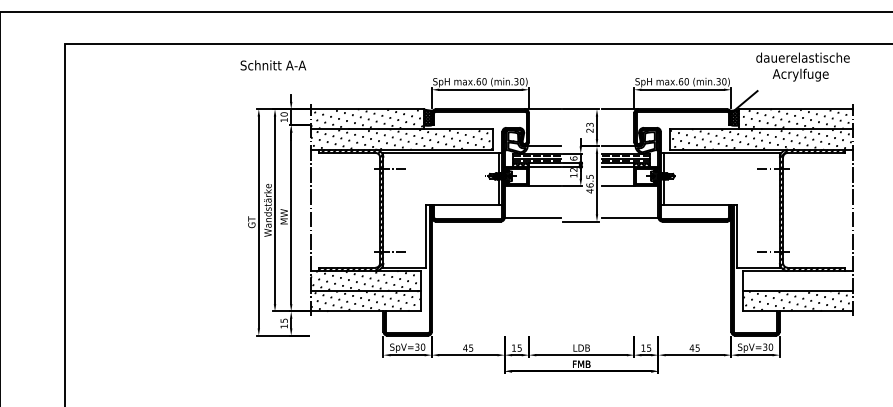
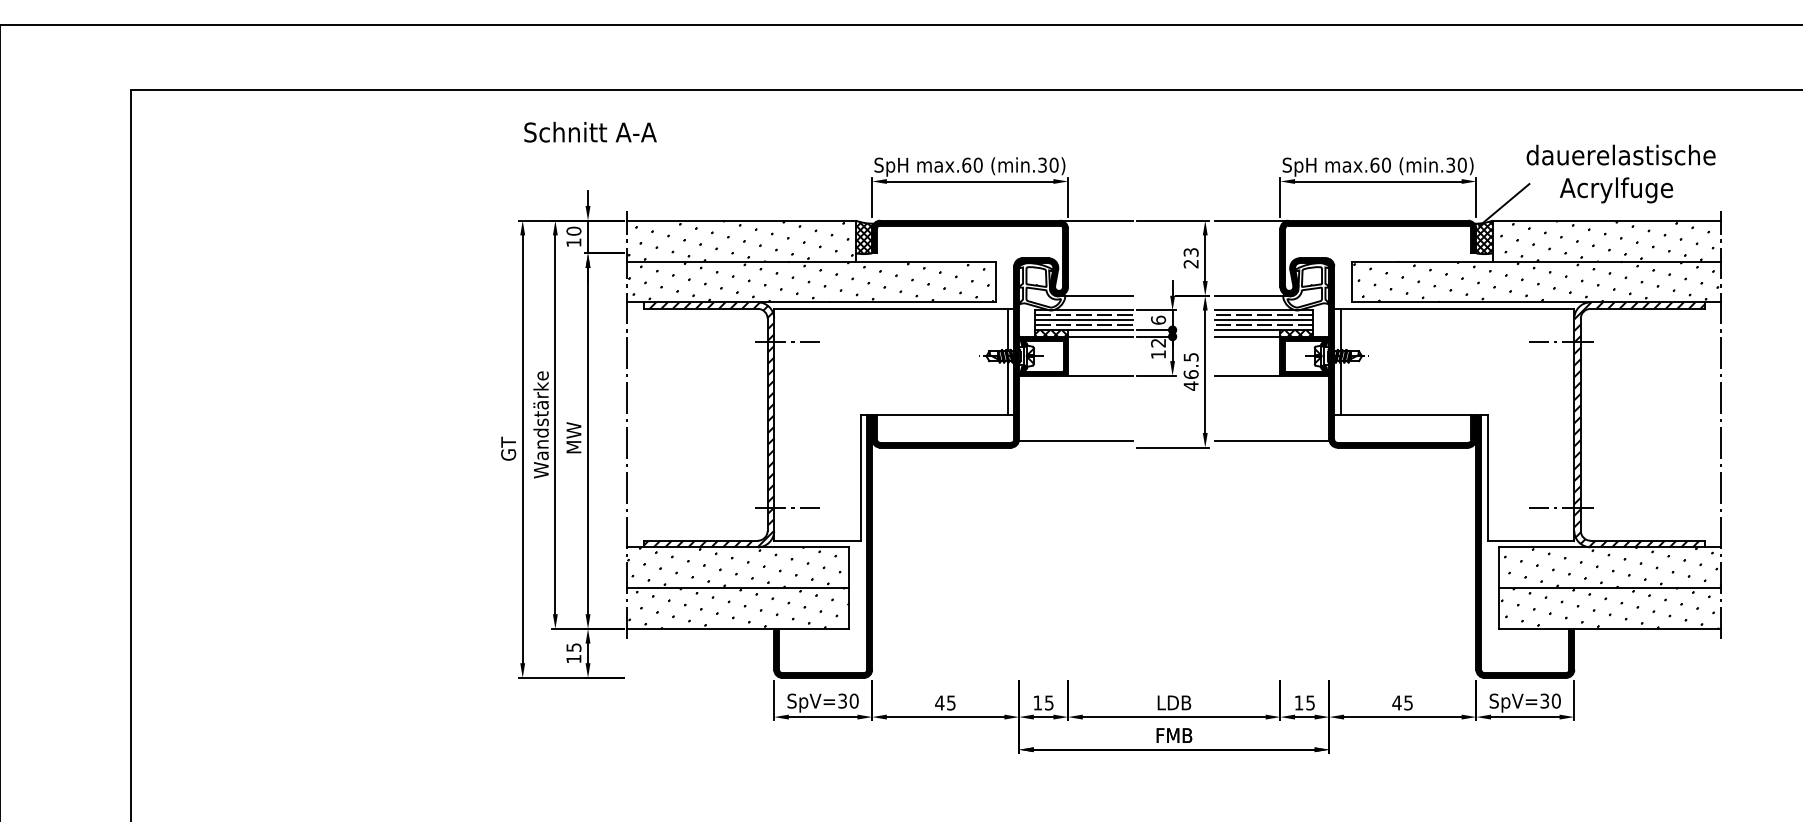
text: (272, 65) -> (588, 132), moved
text: (802, 66) -> (1620, 172), moved
hatch: (798, 281) -> (1612, 568), added

